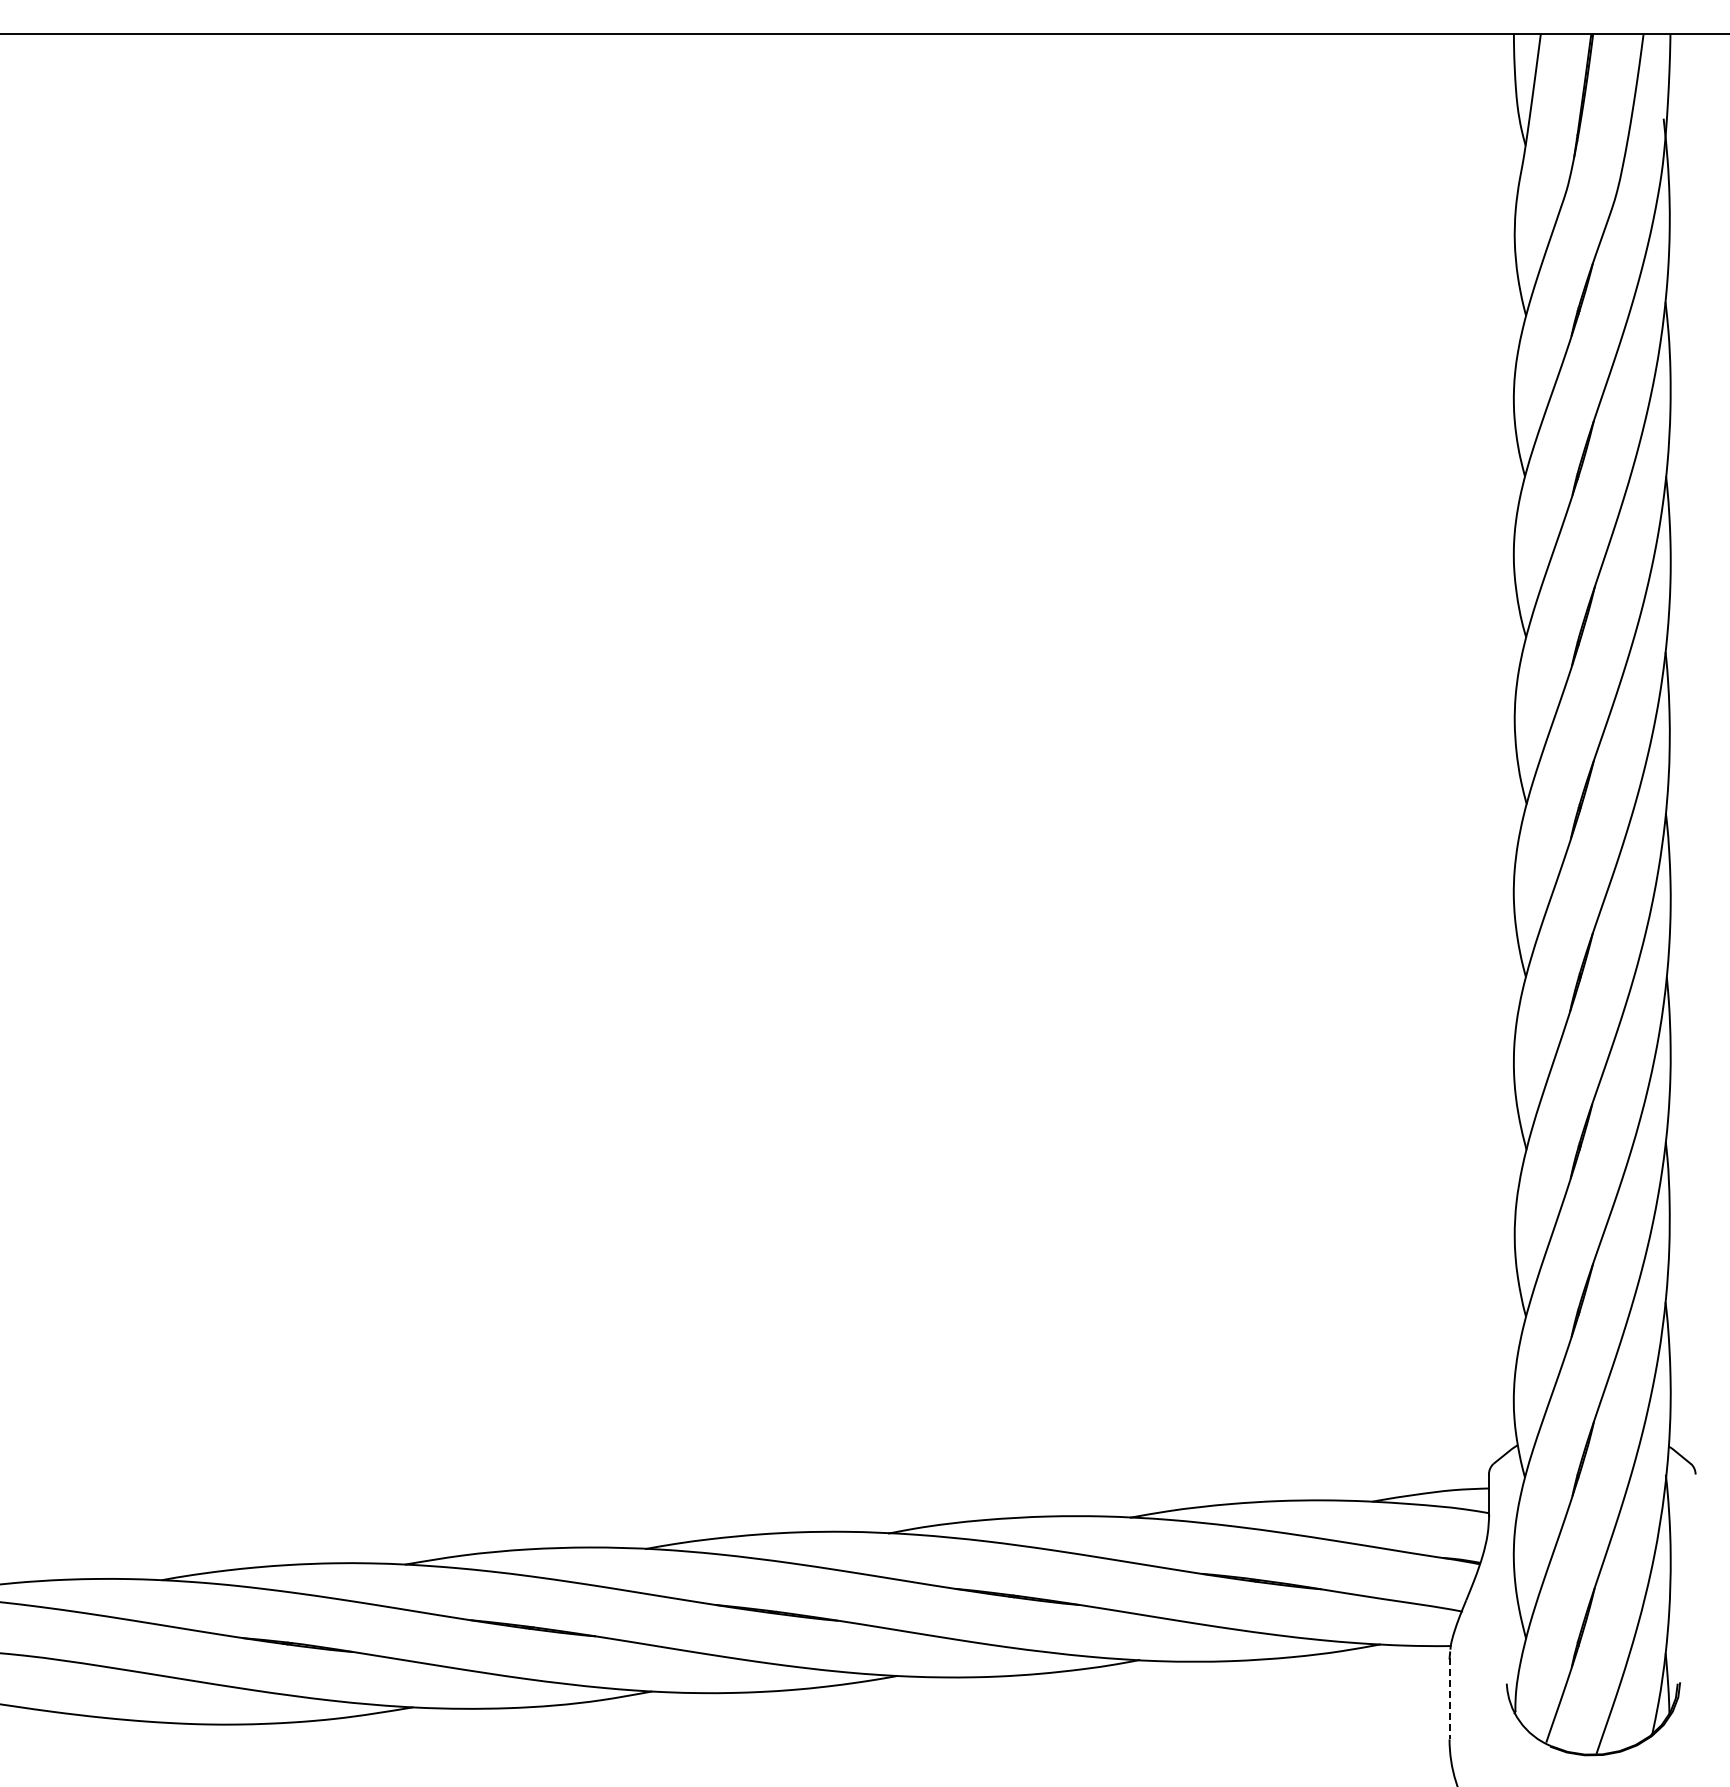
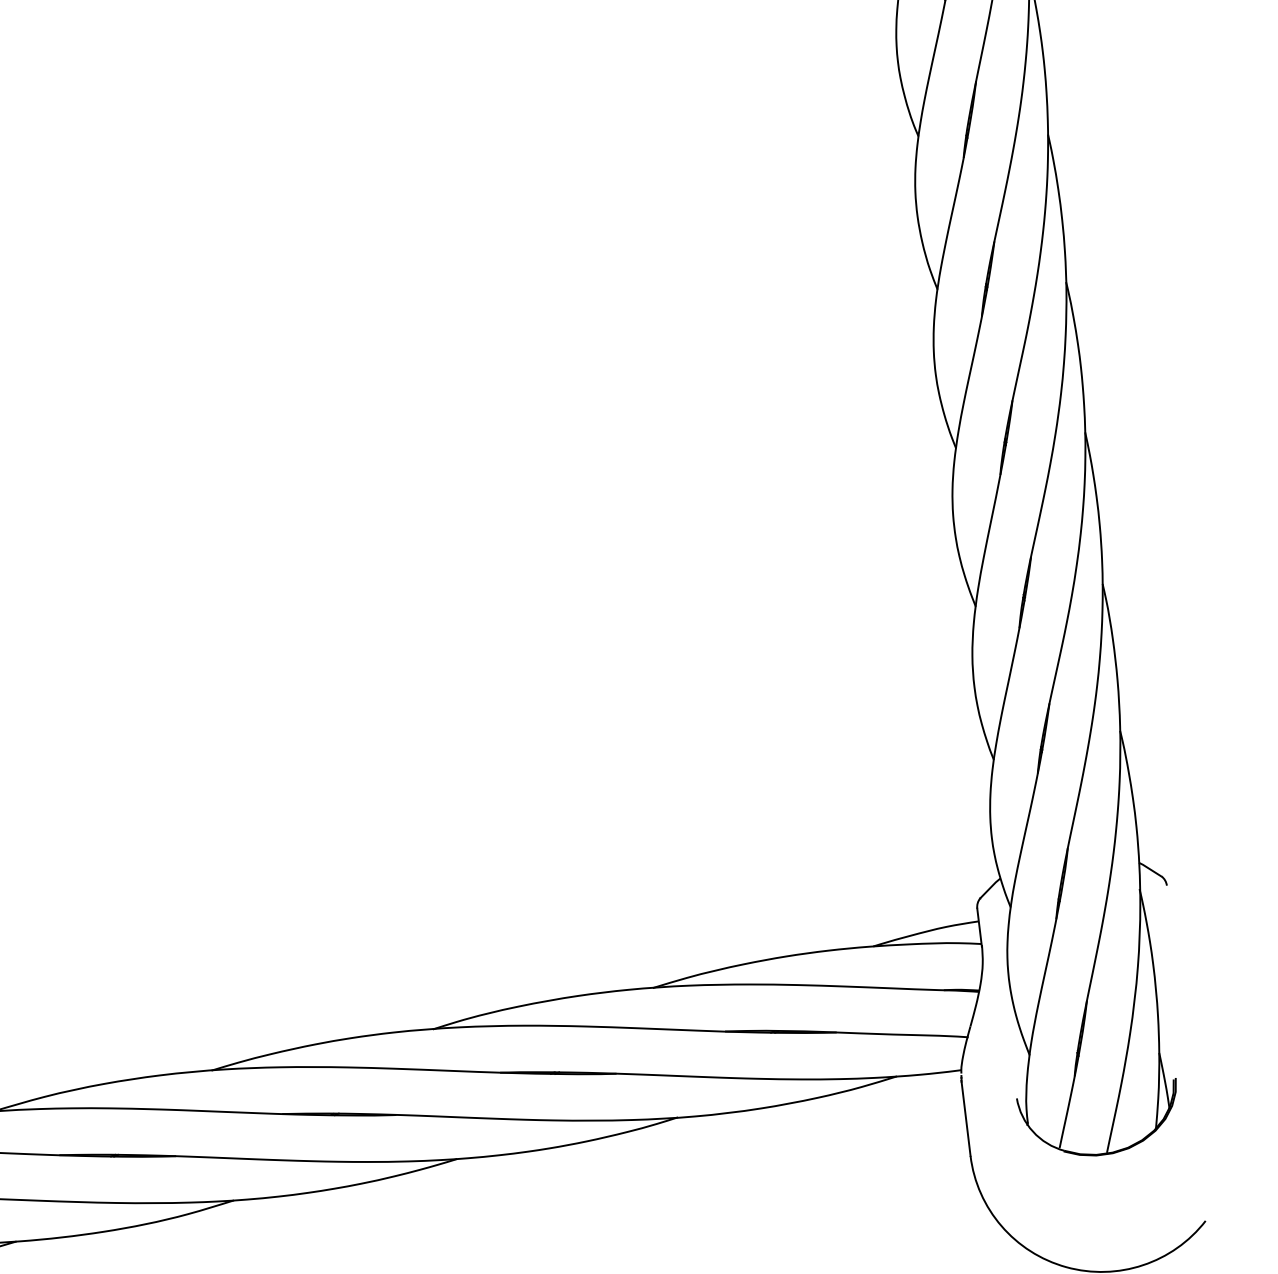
line: (1449, 1698) -> (965, 1118), dashed -> solid

